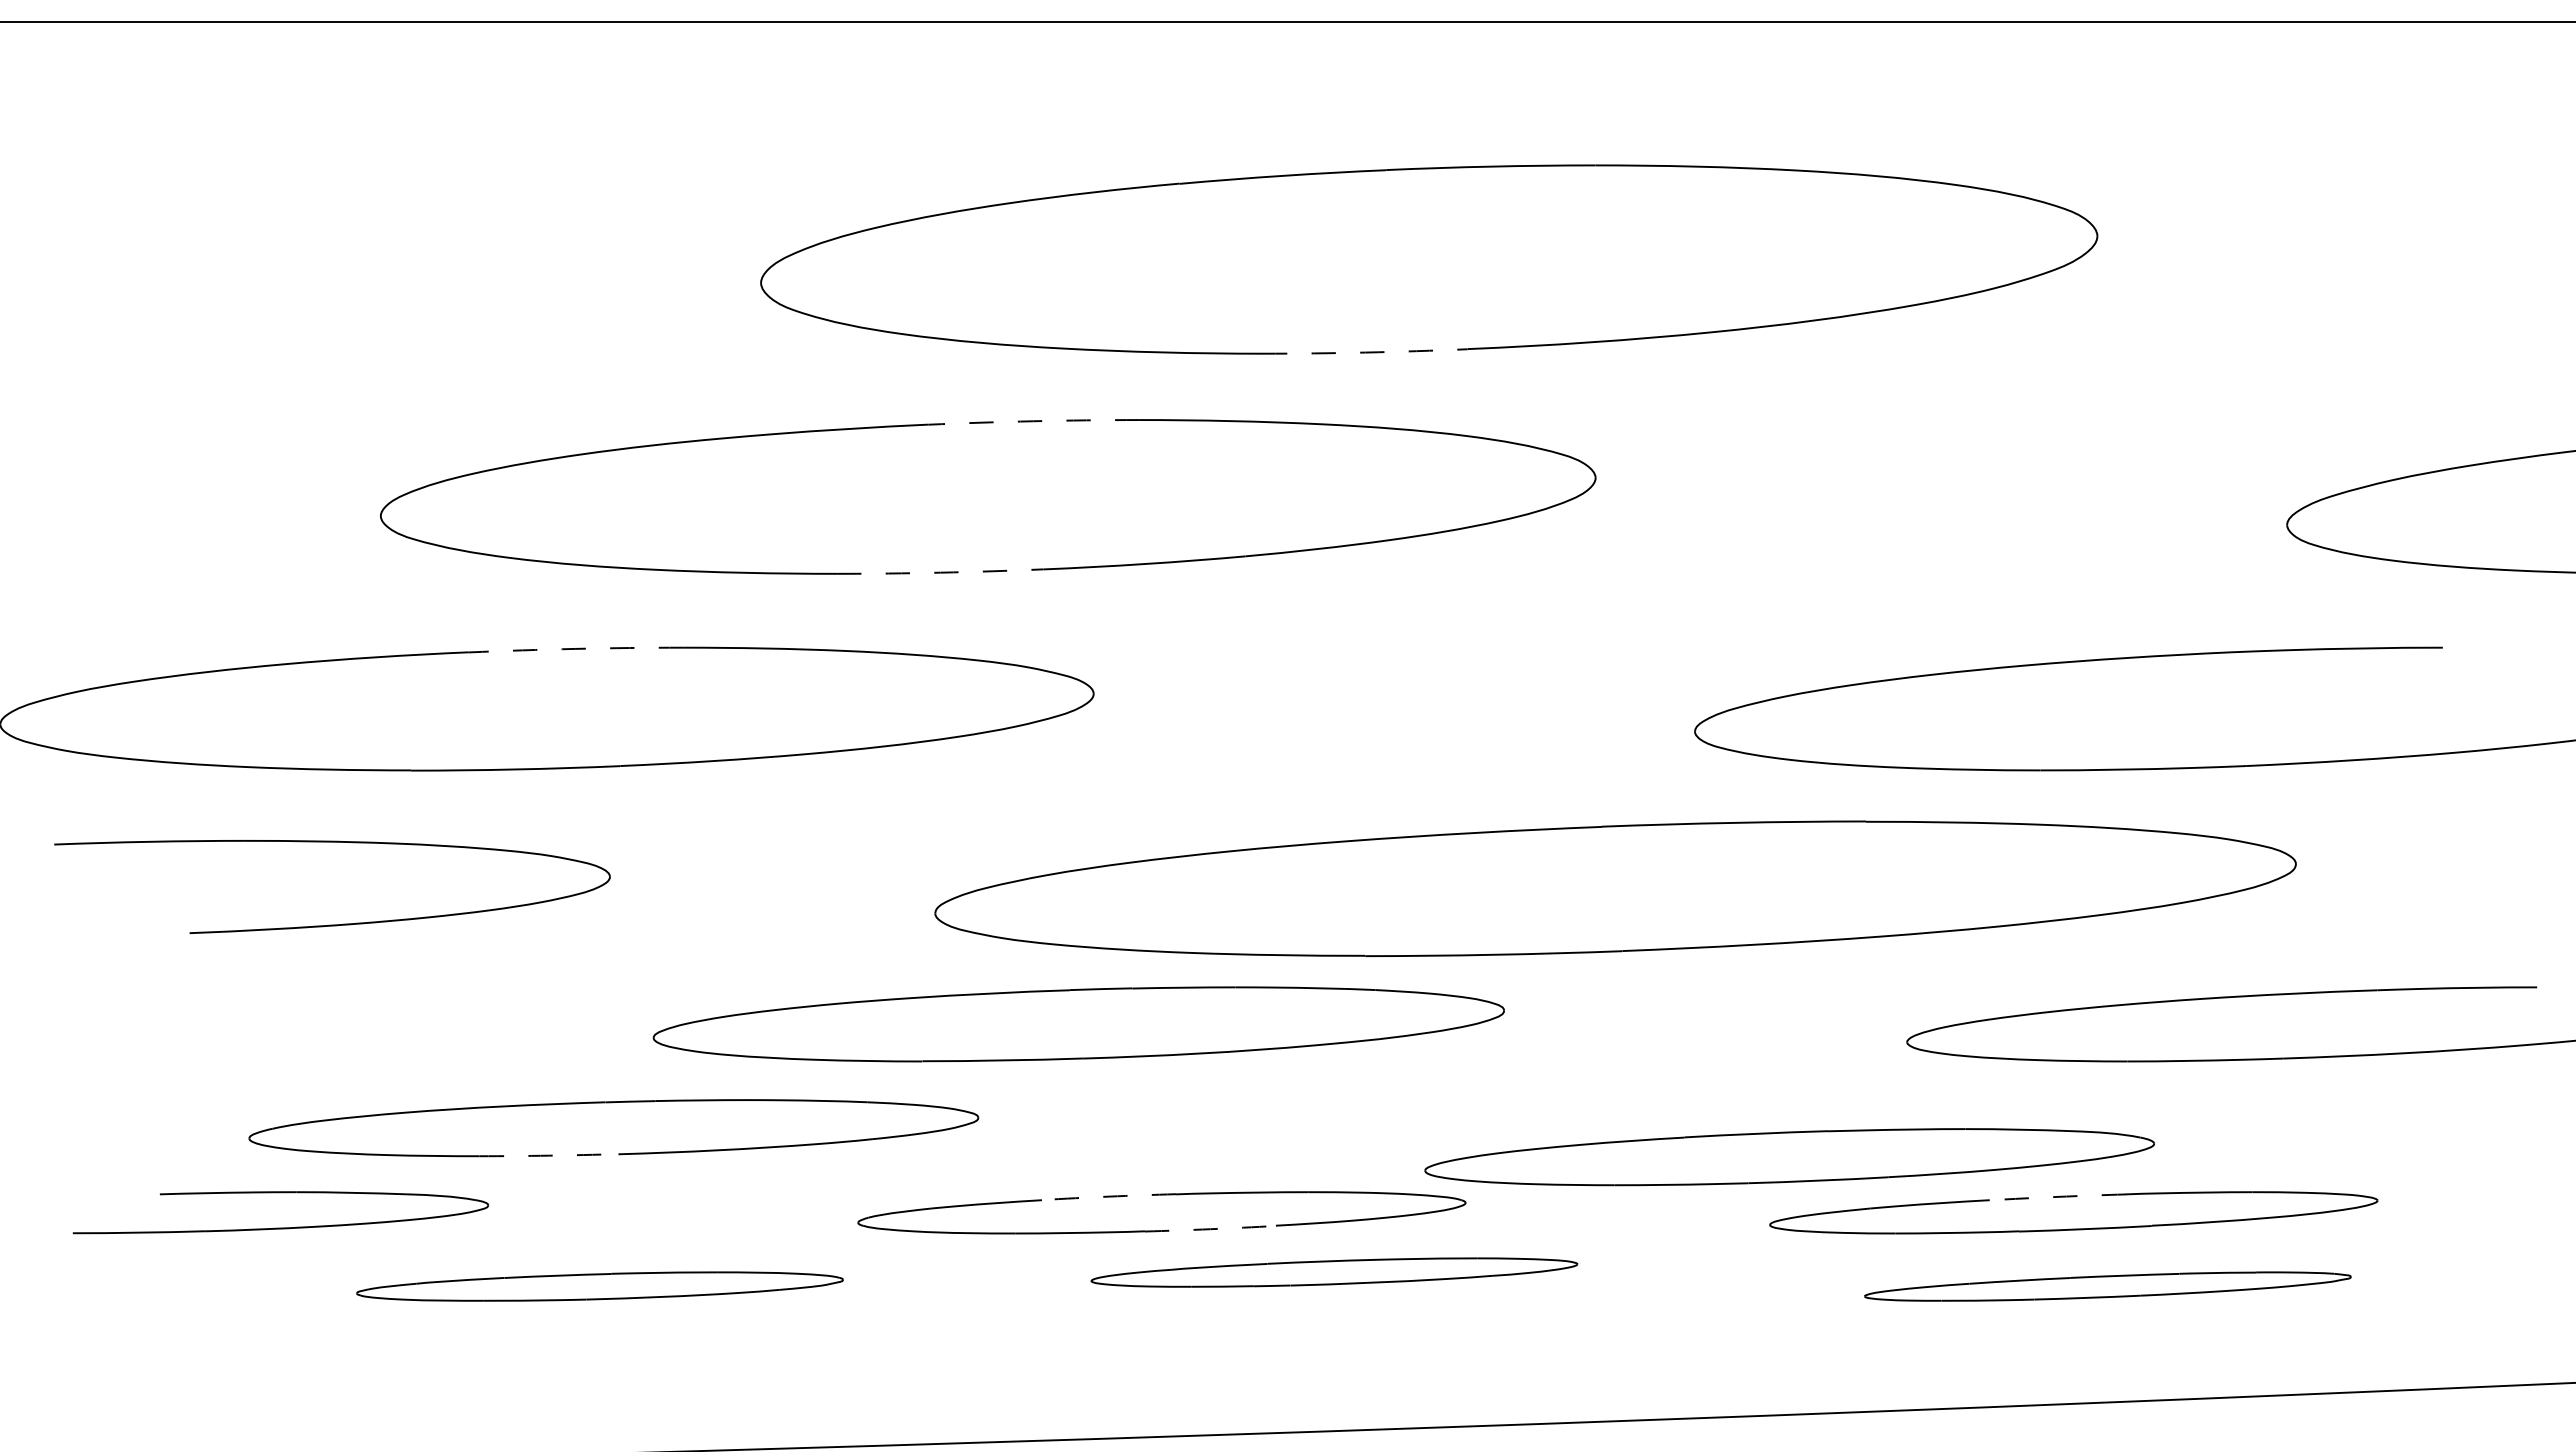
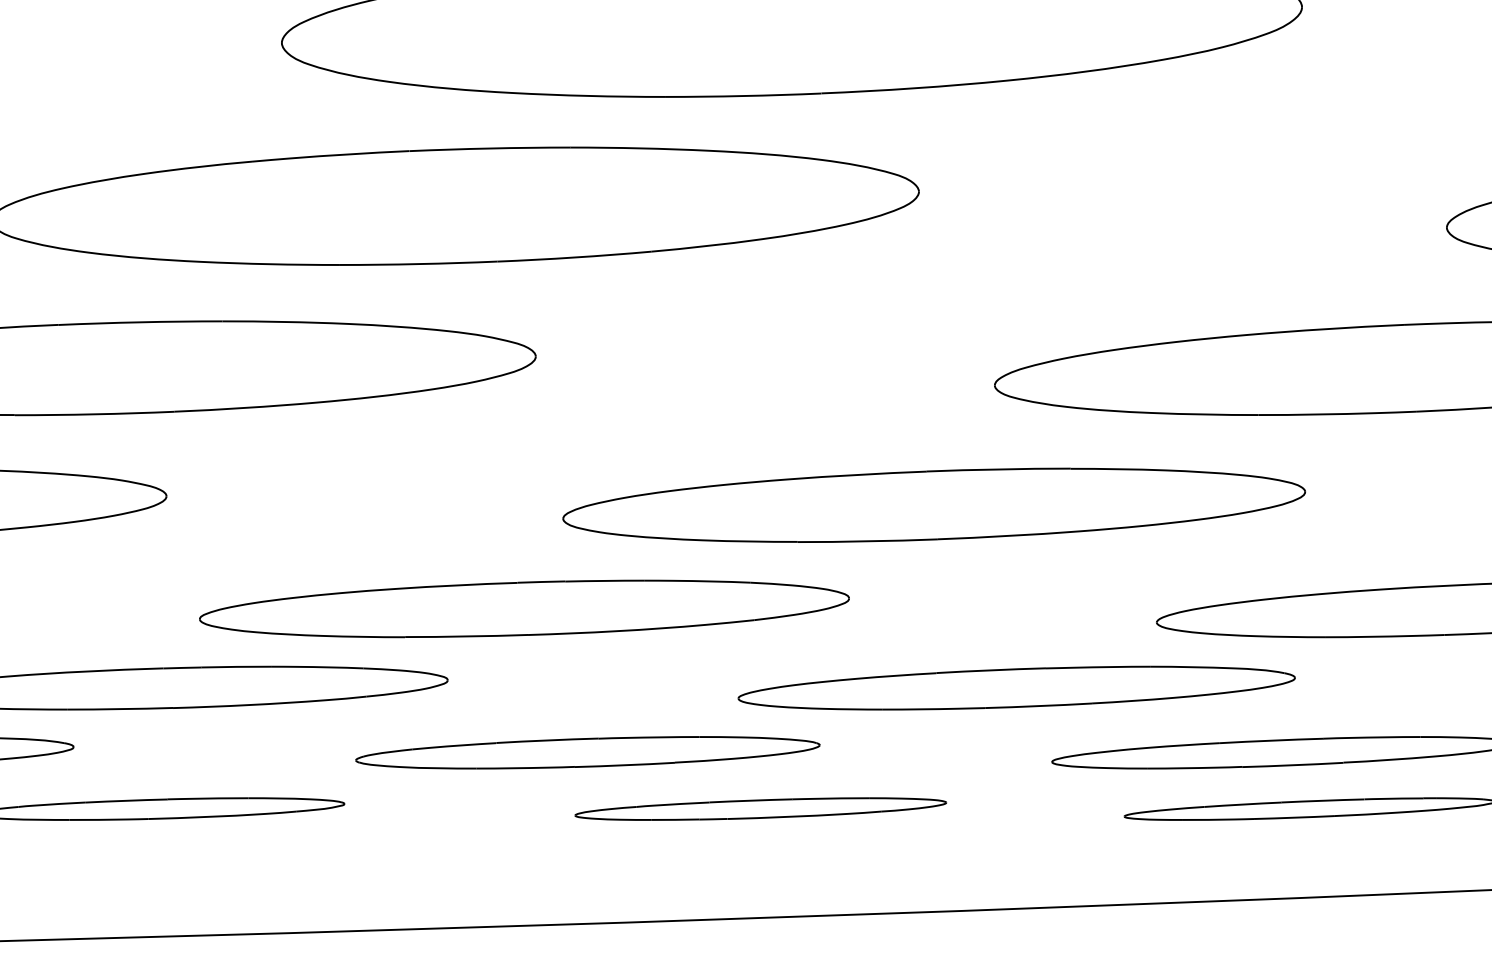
arc: (1365, 352) -> (743, 96), dashed -> solid
arc: (1033, 421) -> (489, 148), dashed -> solid
arc: (940, 572) -> (418, 263), dashed -> solid
arc: (575, 648) -> (140, 321), dashed -> solid
part: (1615, 888) -> (934, 505), size x0.71
arc: (549, 1155) -> (120, 709), dashed -> solid
part: (1789, 1157) -> (1016, 688), moved
arc: (1109, 1196) -> (547, 740), dashed -> solid
arc: (2057, 1196) -> (1271, 740), dashed -> solid
arc: (1210, 1229) -> (624, 765), dashed -> solid
part: (1334, 1272) -> (760, 809), moved

